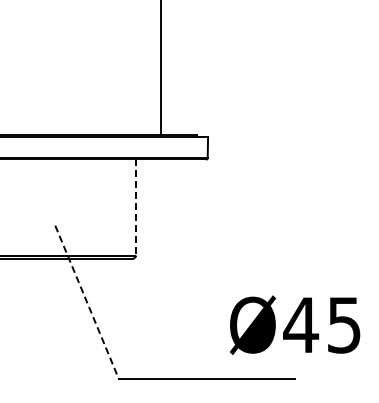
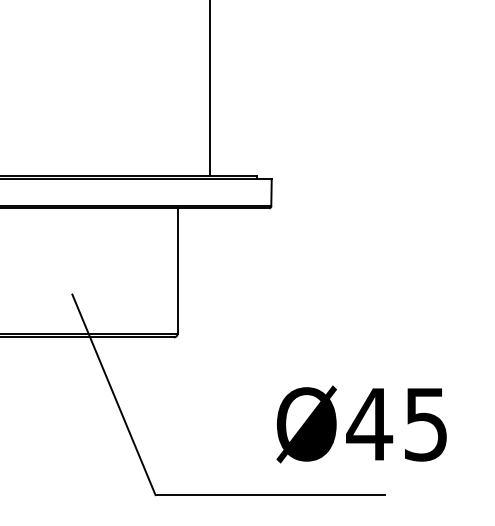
line: (136, 207) -> (178, 270), dashed -> solid
line: (87, 303) -> (114, 396), dashed -> solid
text: (295, 324) -> (362, 423), moved

